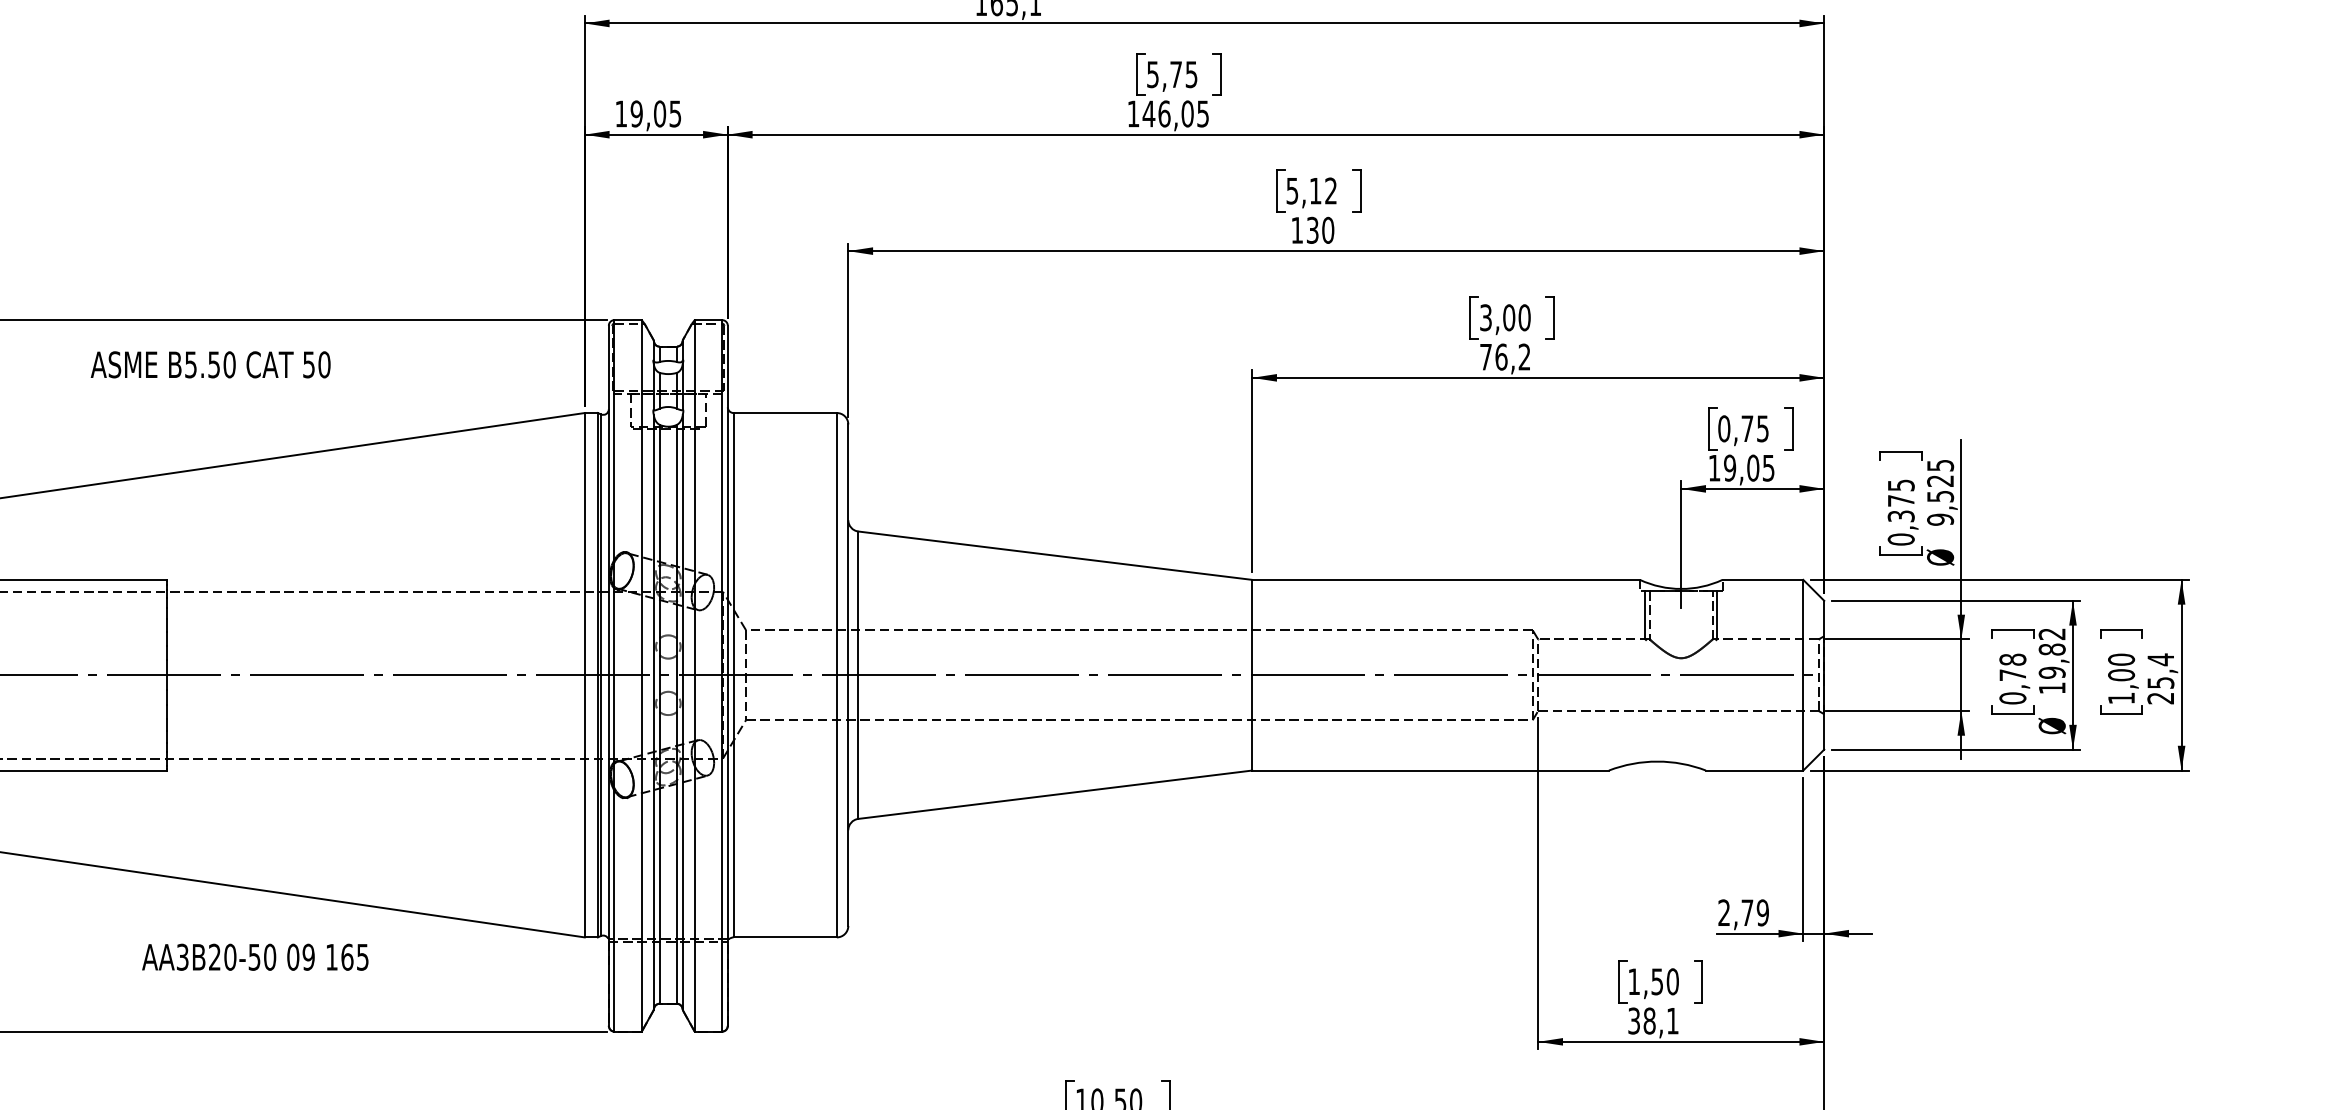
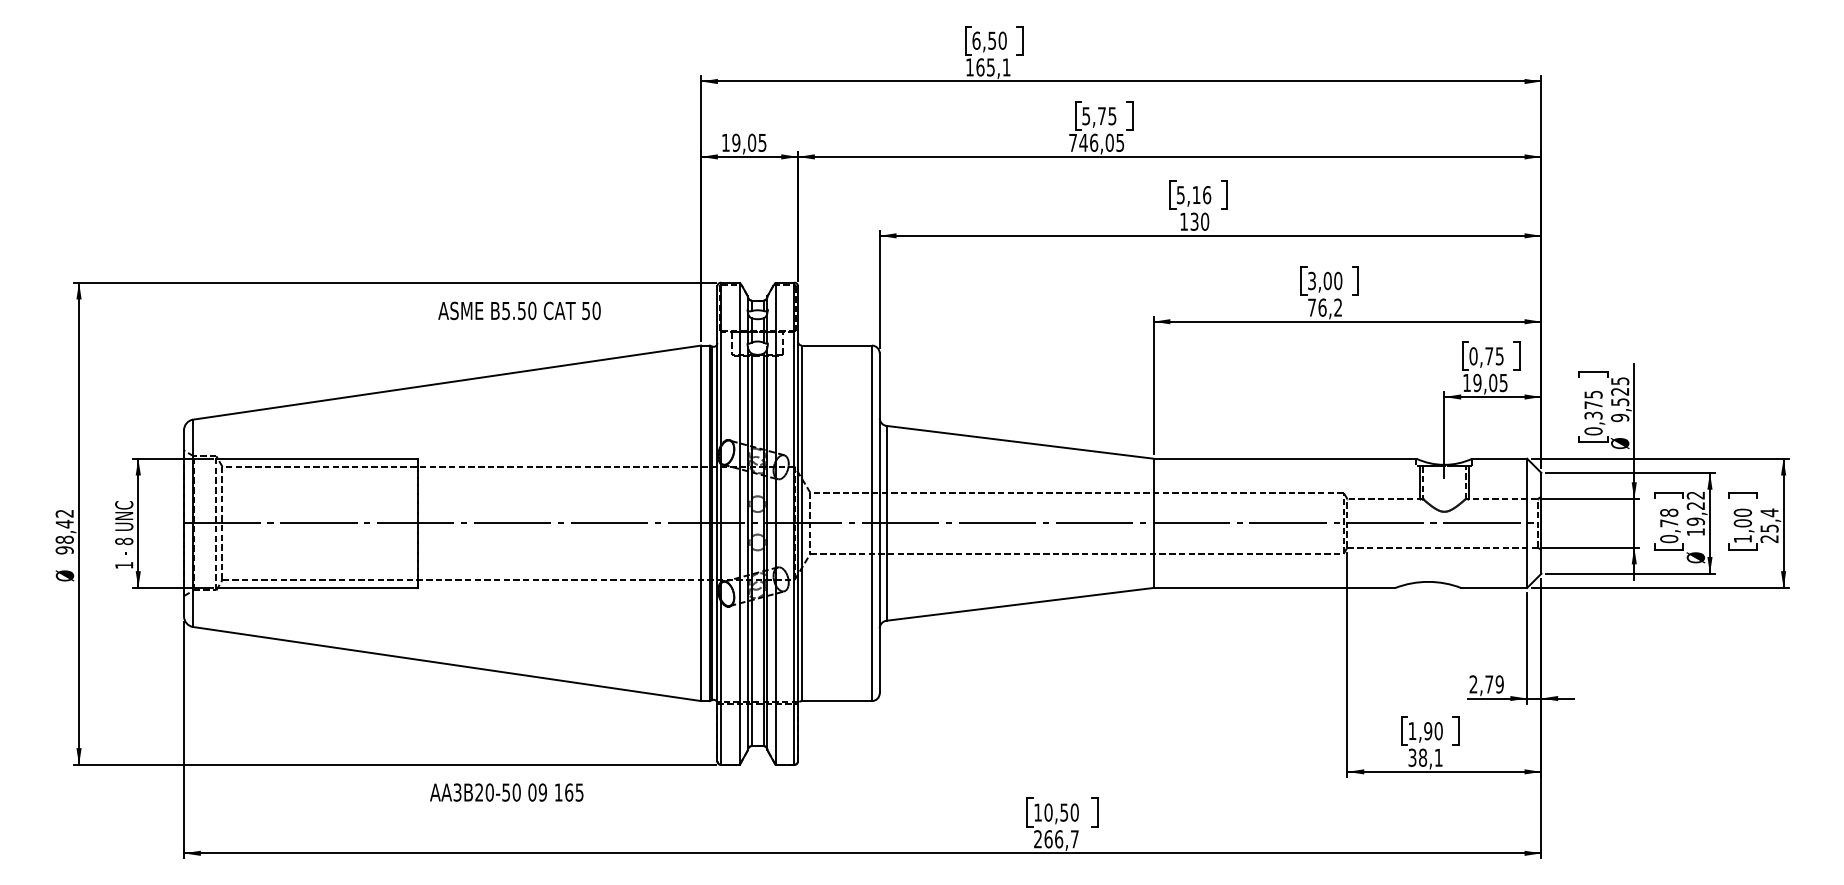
text: (1132, 113) -> (1072, 142), 146,05 -> 746,05
text: (1331, 191) -> (1207, 195), 5,12 -> 5,16
text: (210, 364) -> (519, 310), moved
text: (2051, 648) -> (1695, 505), 19,82 -> 19,22
text: (254, 957) -> (506, 792), moved
text: (1657, 980) -> (1428, 730), 1,50 -> 1,90

